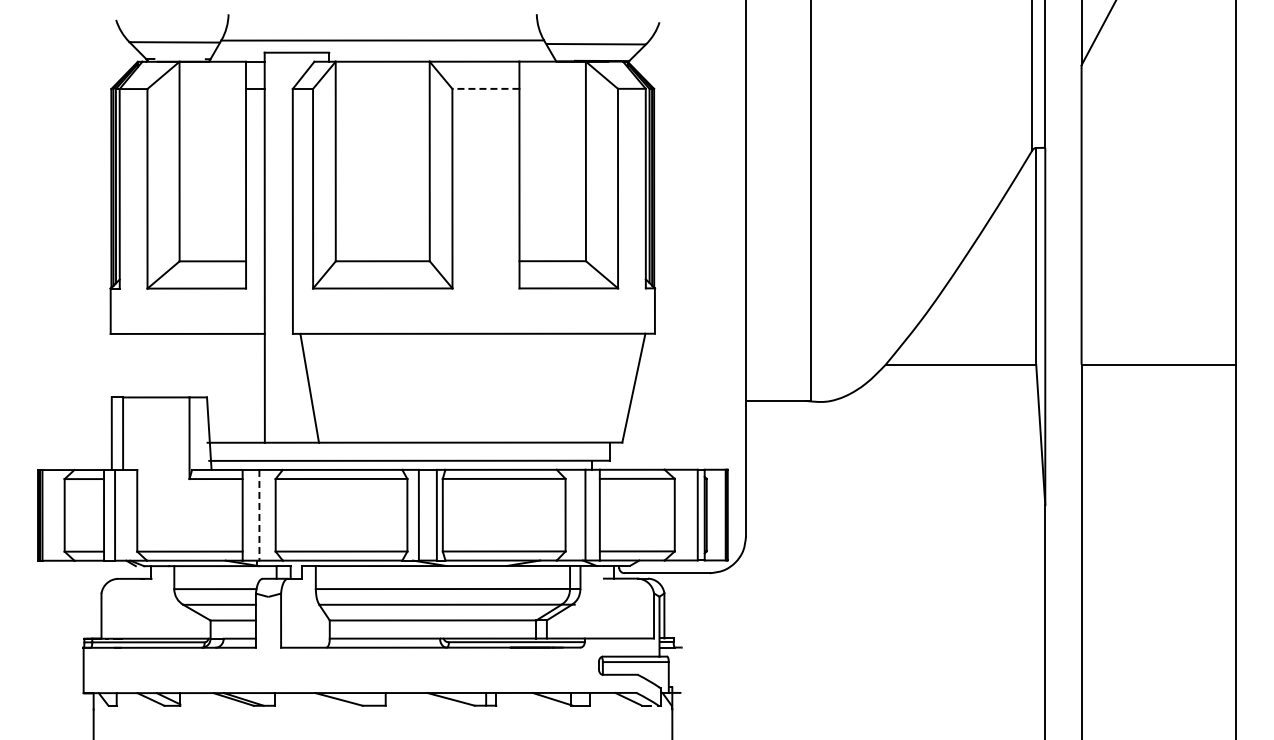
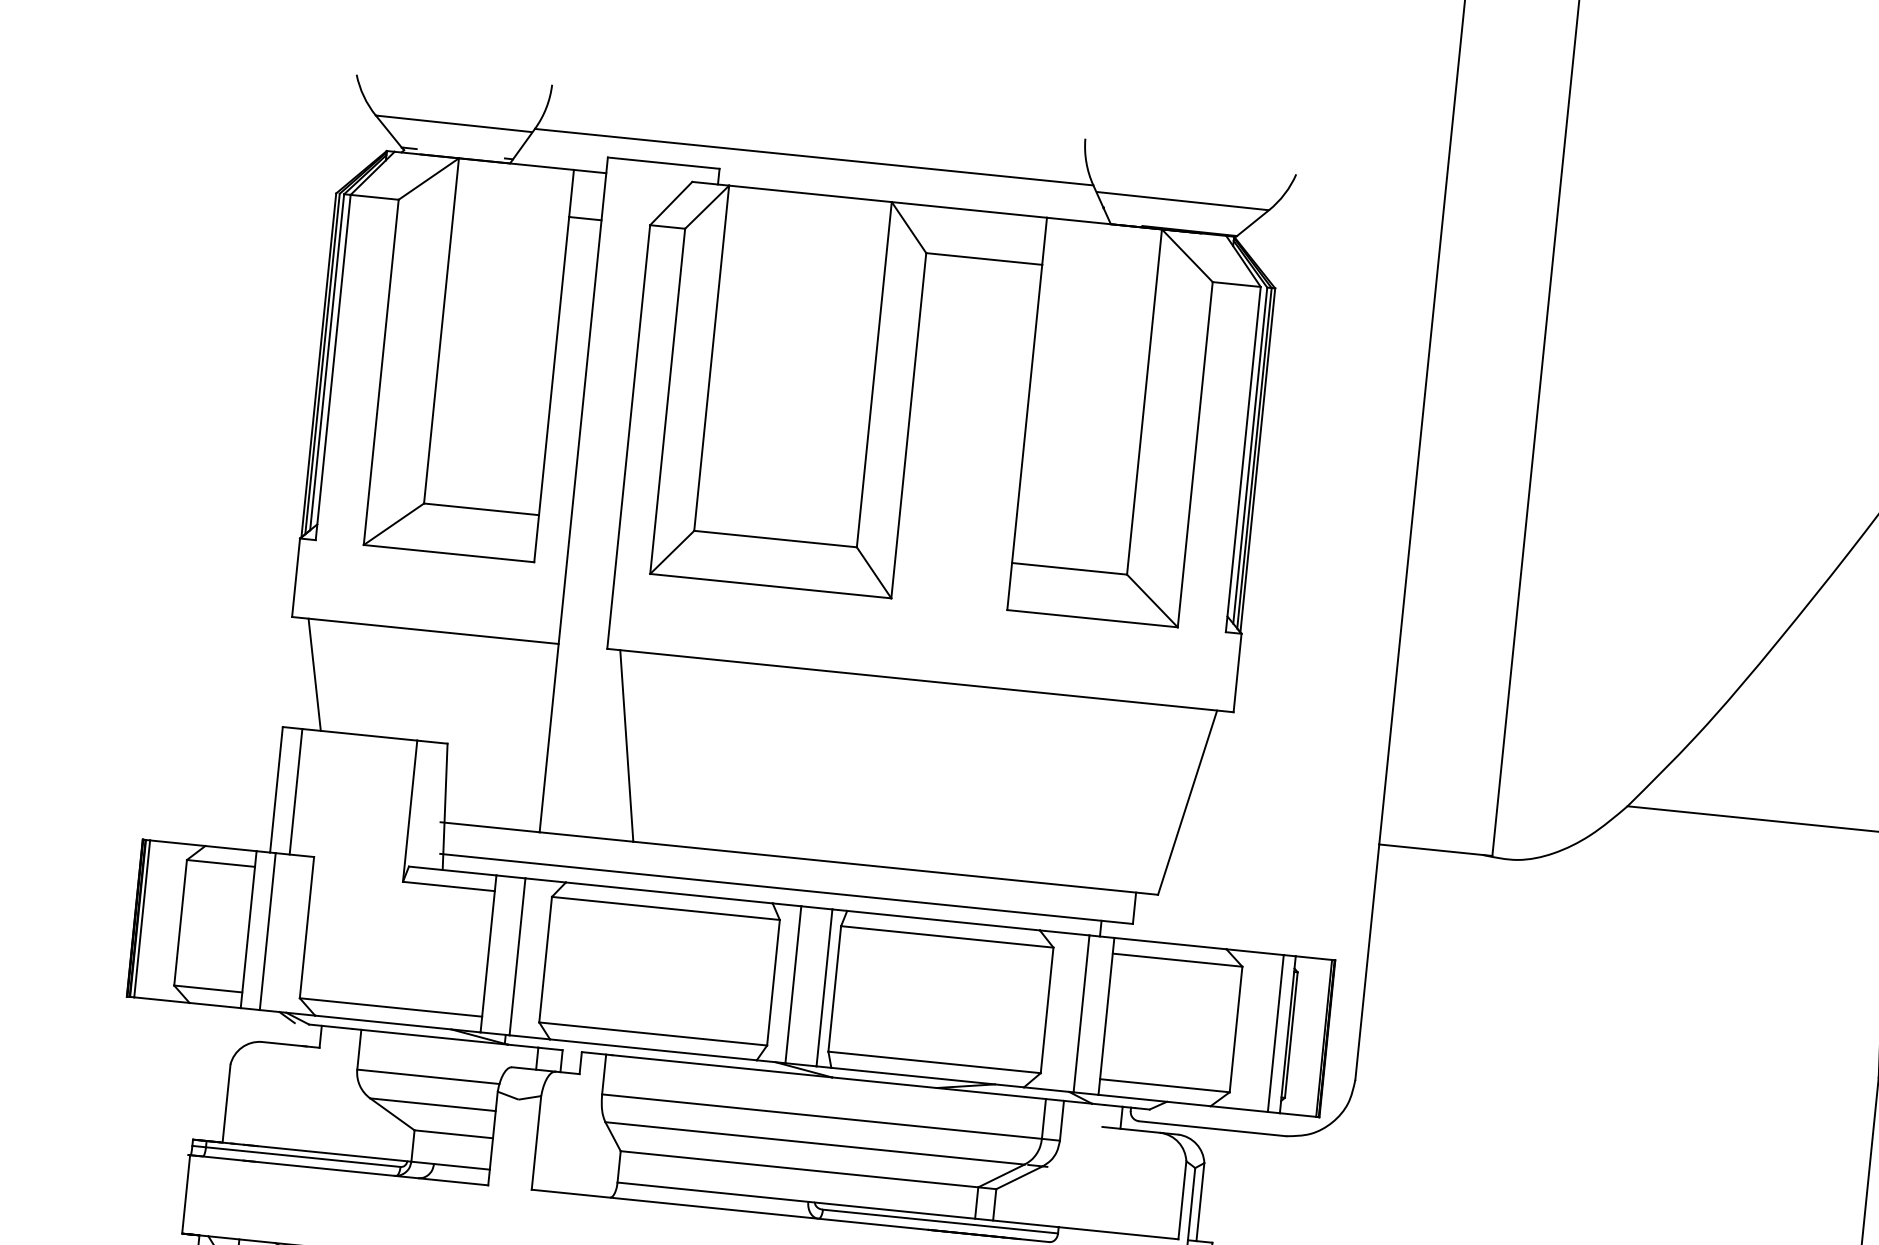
line: (485, 88) -> (983, 258), dashed -> solid
line: (126, 365) -> (313, 674), added
line: (259, 515) -> (517, 957), dashed -> solid

